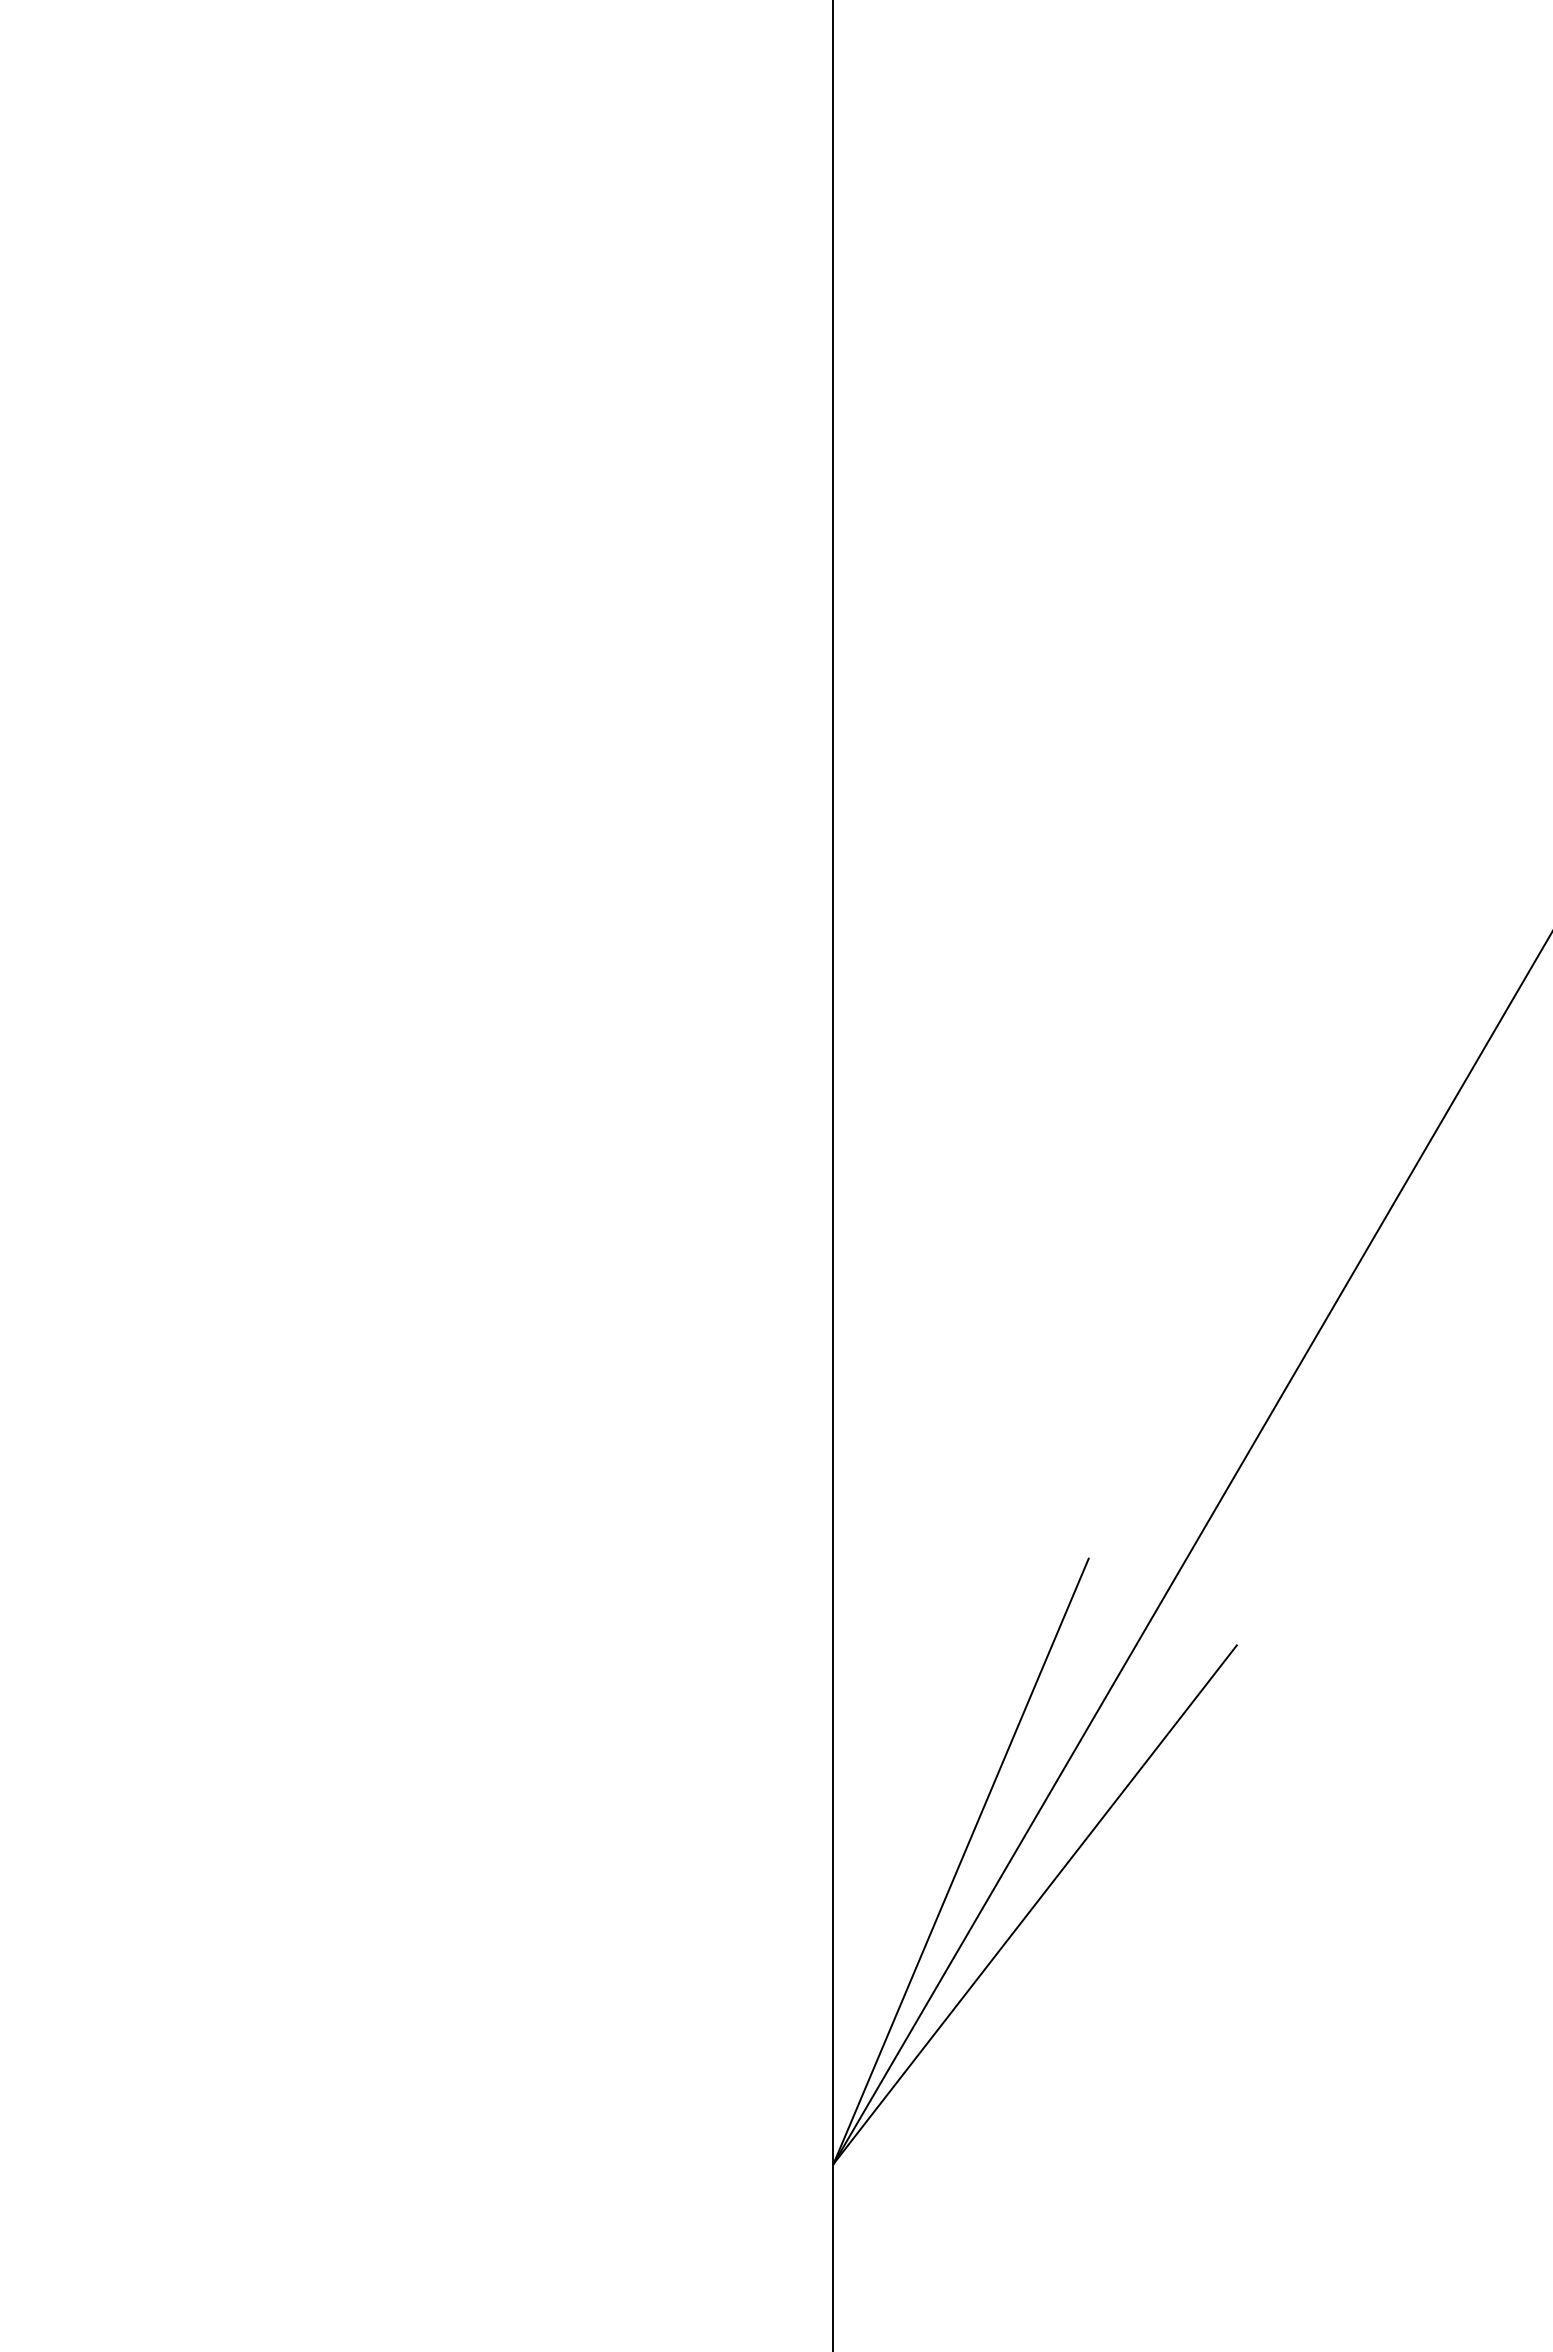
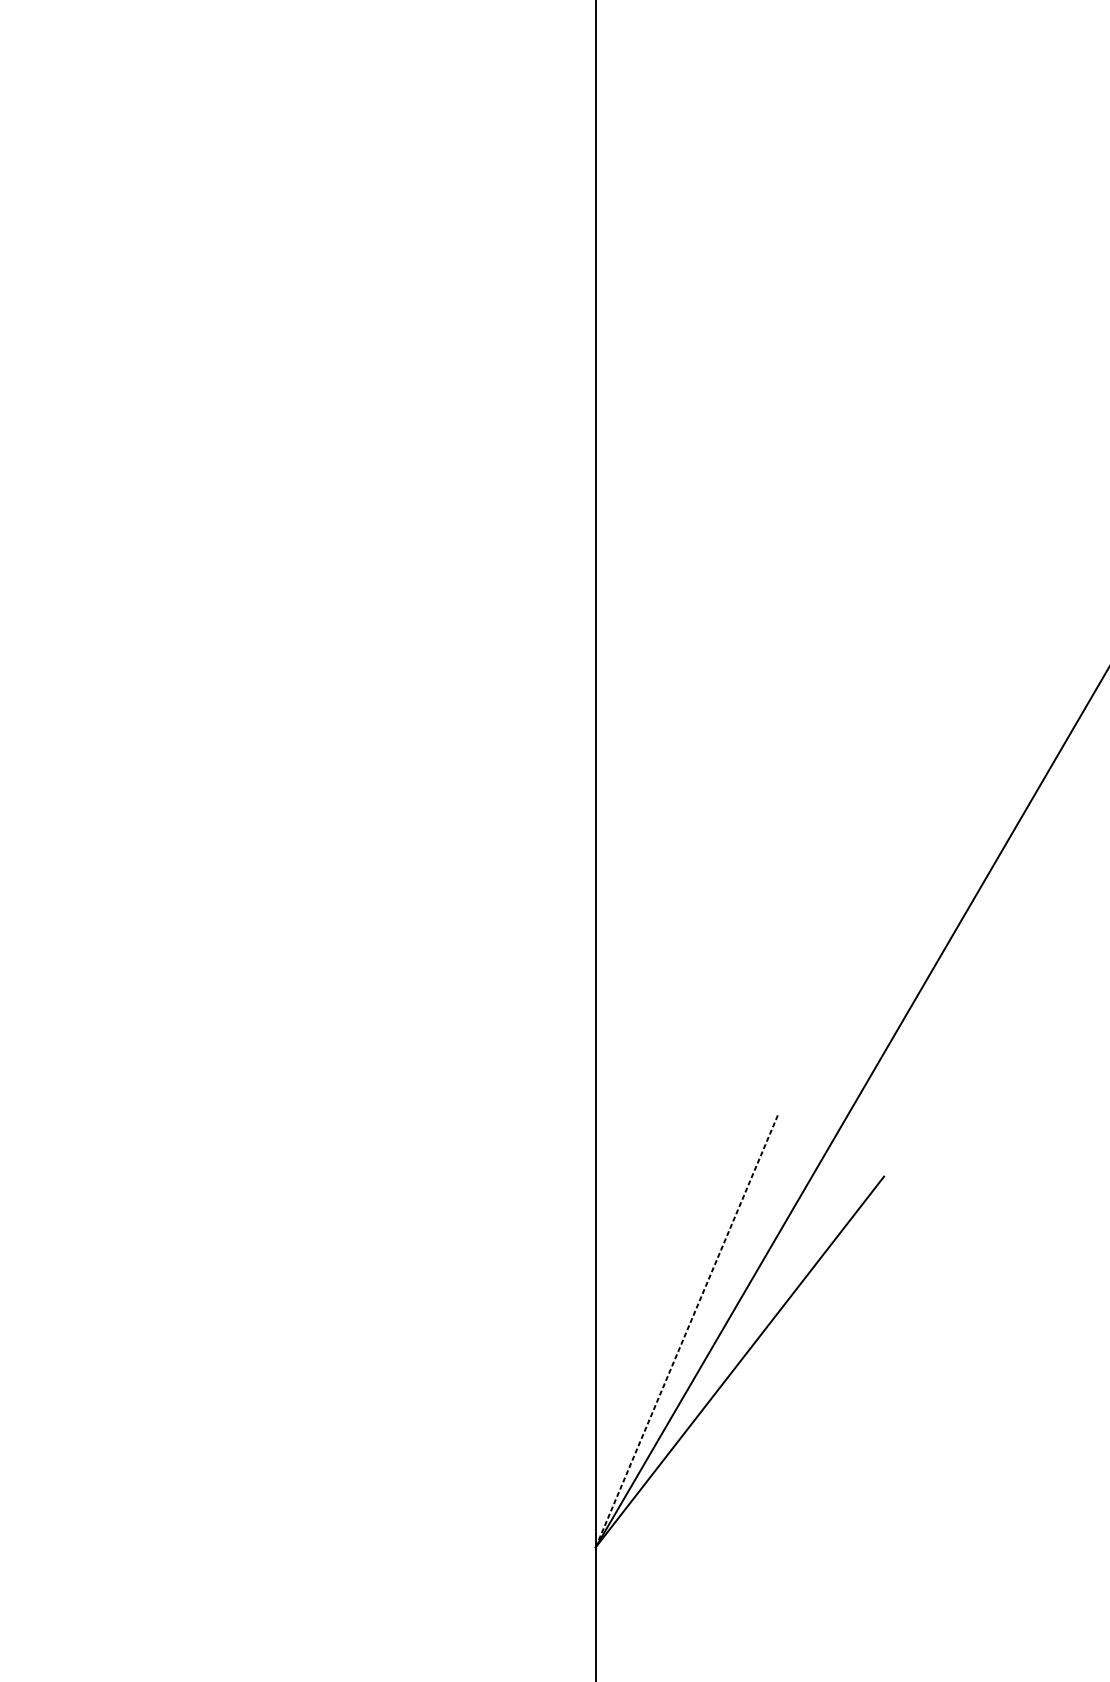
line: (961, 1861) -> (687, 1331), solid -> dashed

